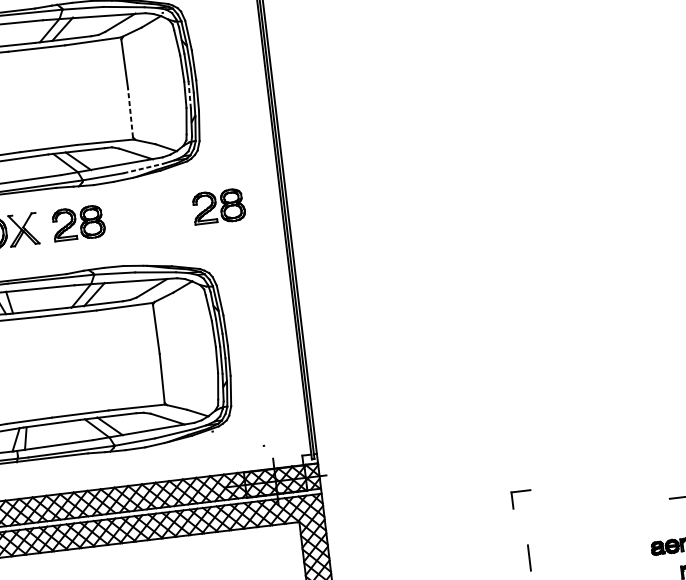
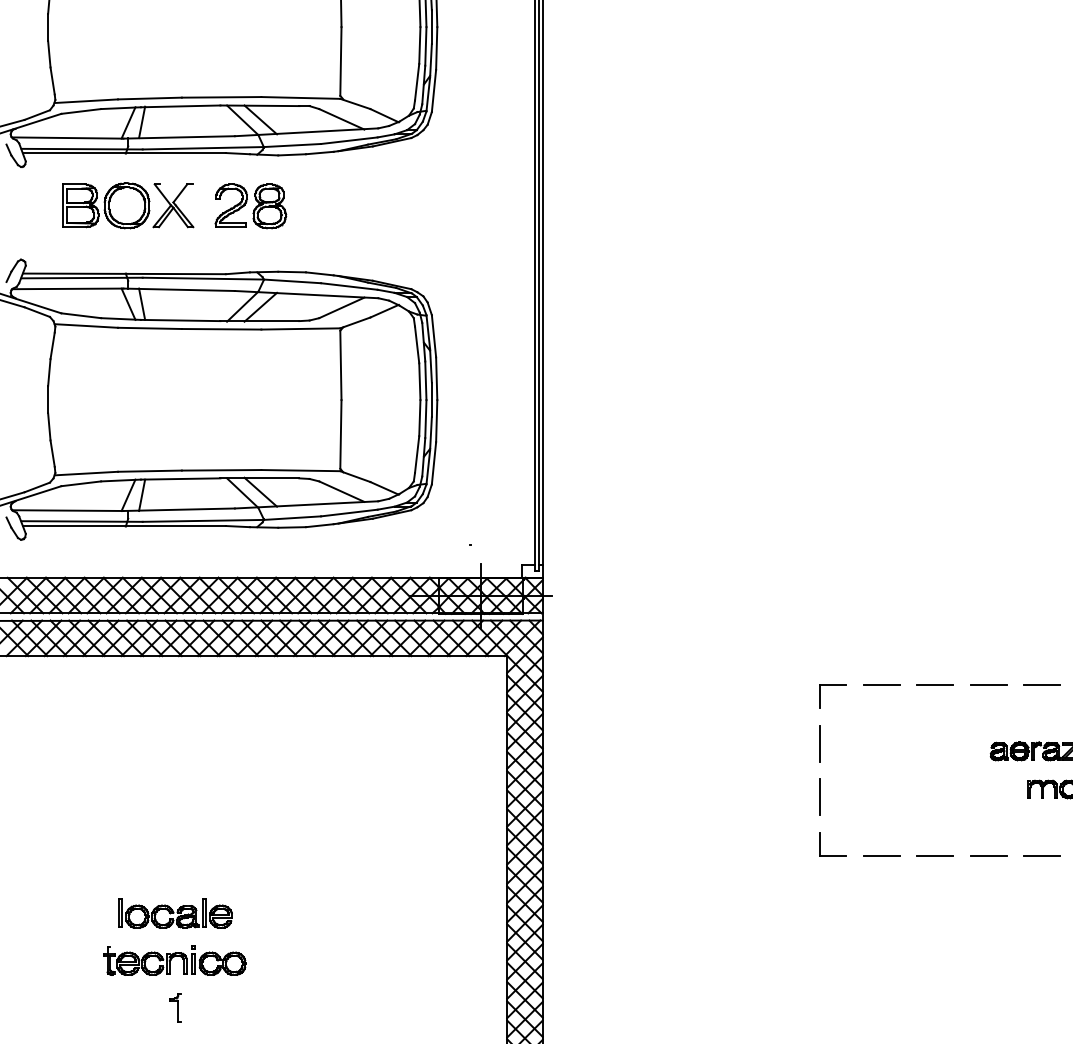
line: (189, 94) -> (425, 45), dashed -> solid
line: (130, 112) -> (340, 60), dashed -> solid
line: (143, 168) -> (349, 140), dashed -> solid
part: (218, 207) -> (447, 206), removed
part: (520, 491) -> (832, 685), moved
line: (644, 502) -> (988, 685), added
line: (606, 506) -> (935, 685), added
line: (569, 511) -> (882, 685), added

